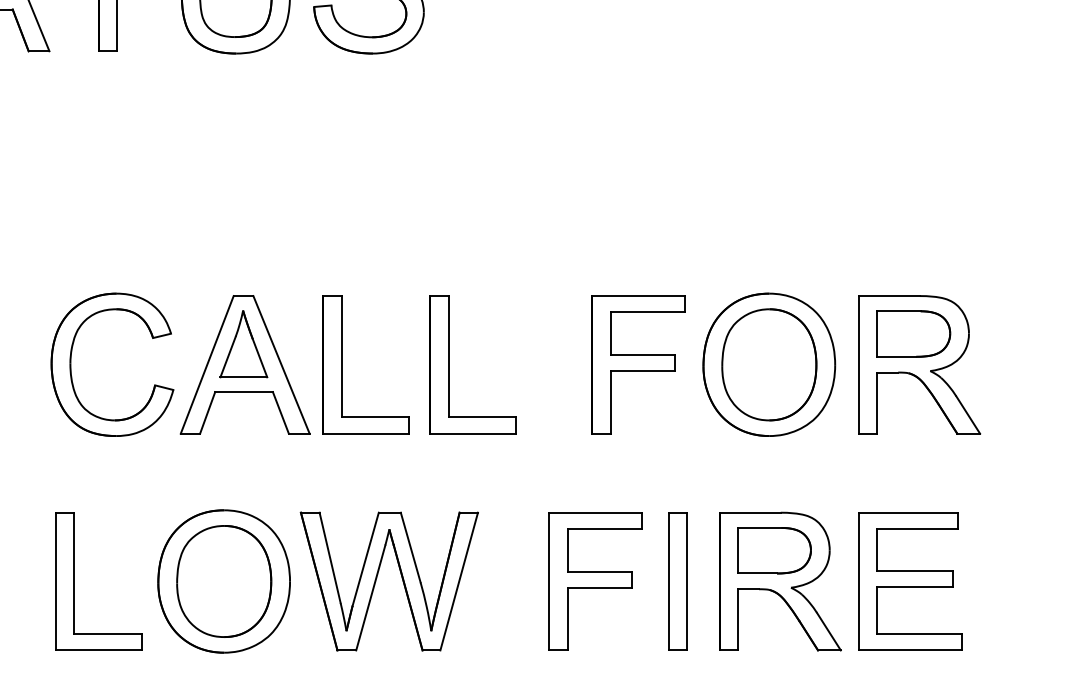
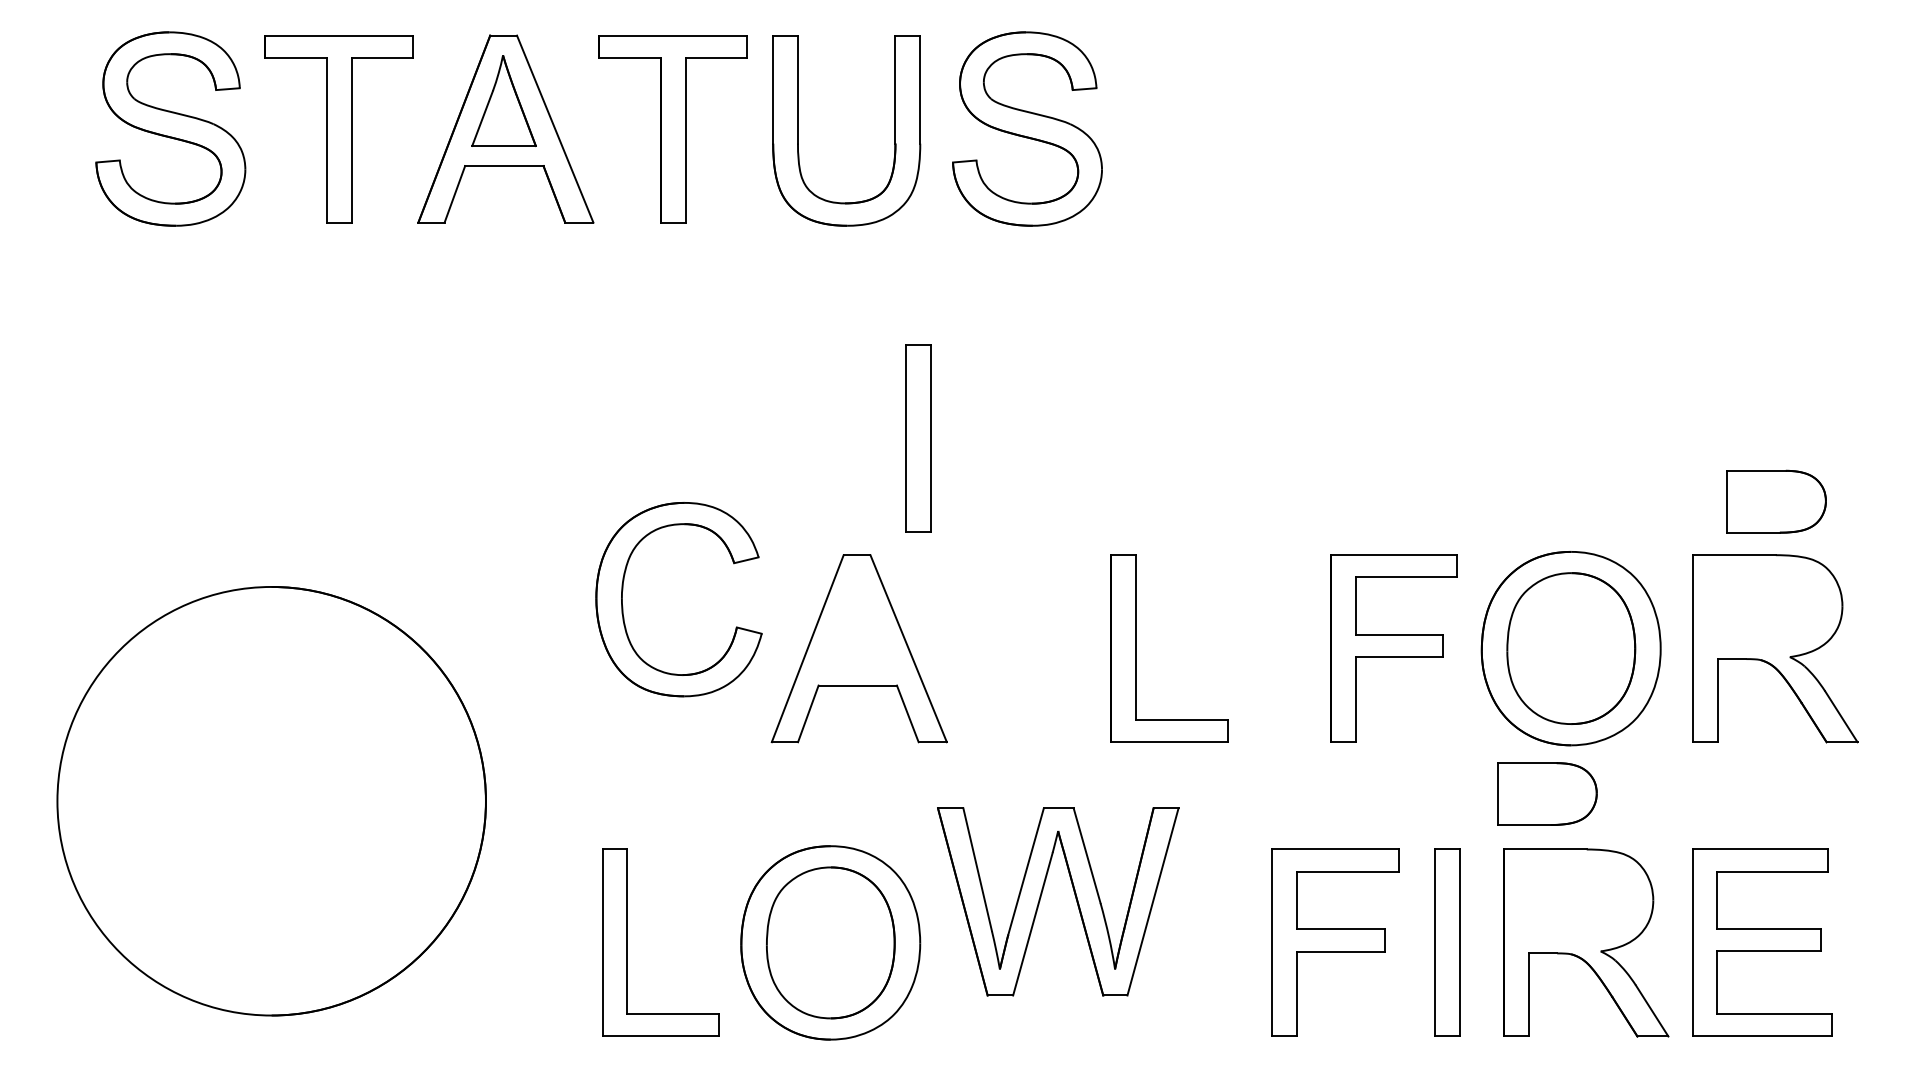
part: (288, 210) -> (918, 438), added
part: (913, 333) -> (1776, 501), moved
part: (243, 344) -> (857, 620), removed
part: (341, 364) -> (990, 648), removed
part: (71, 369) -> (623, 606), moved
part: (774, 550) -> (1547, 793), moved
part: (401, 576) -> (1074, 895), moved

